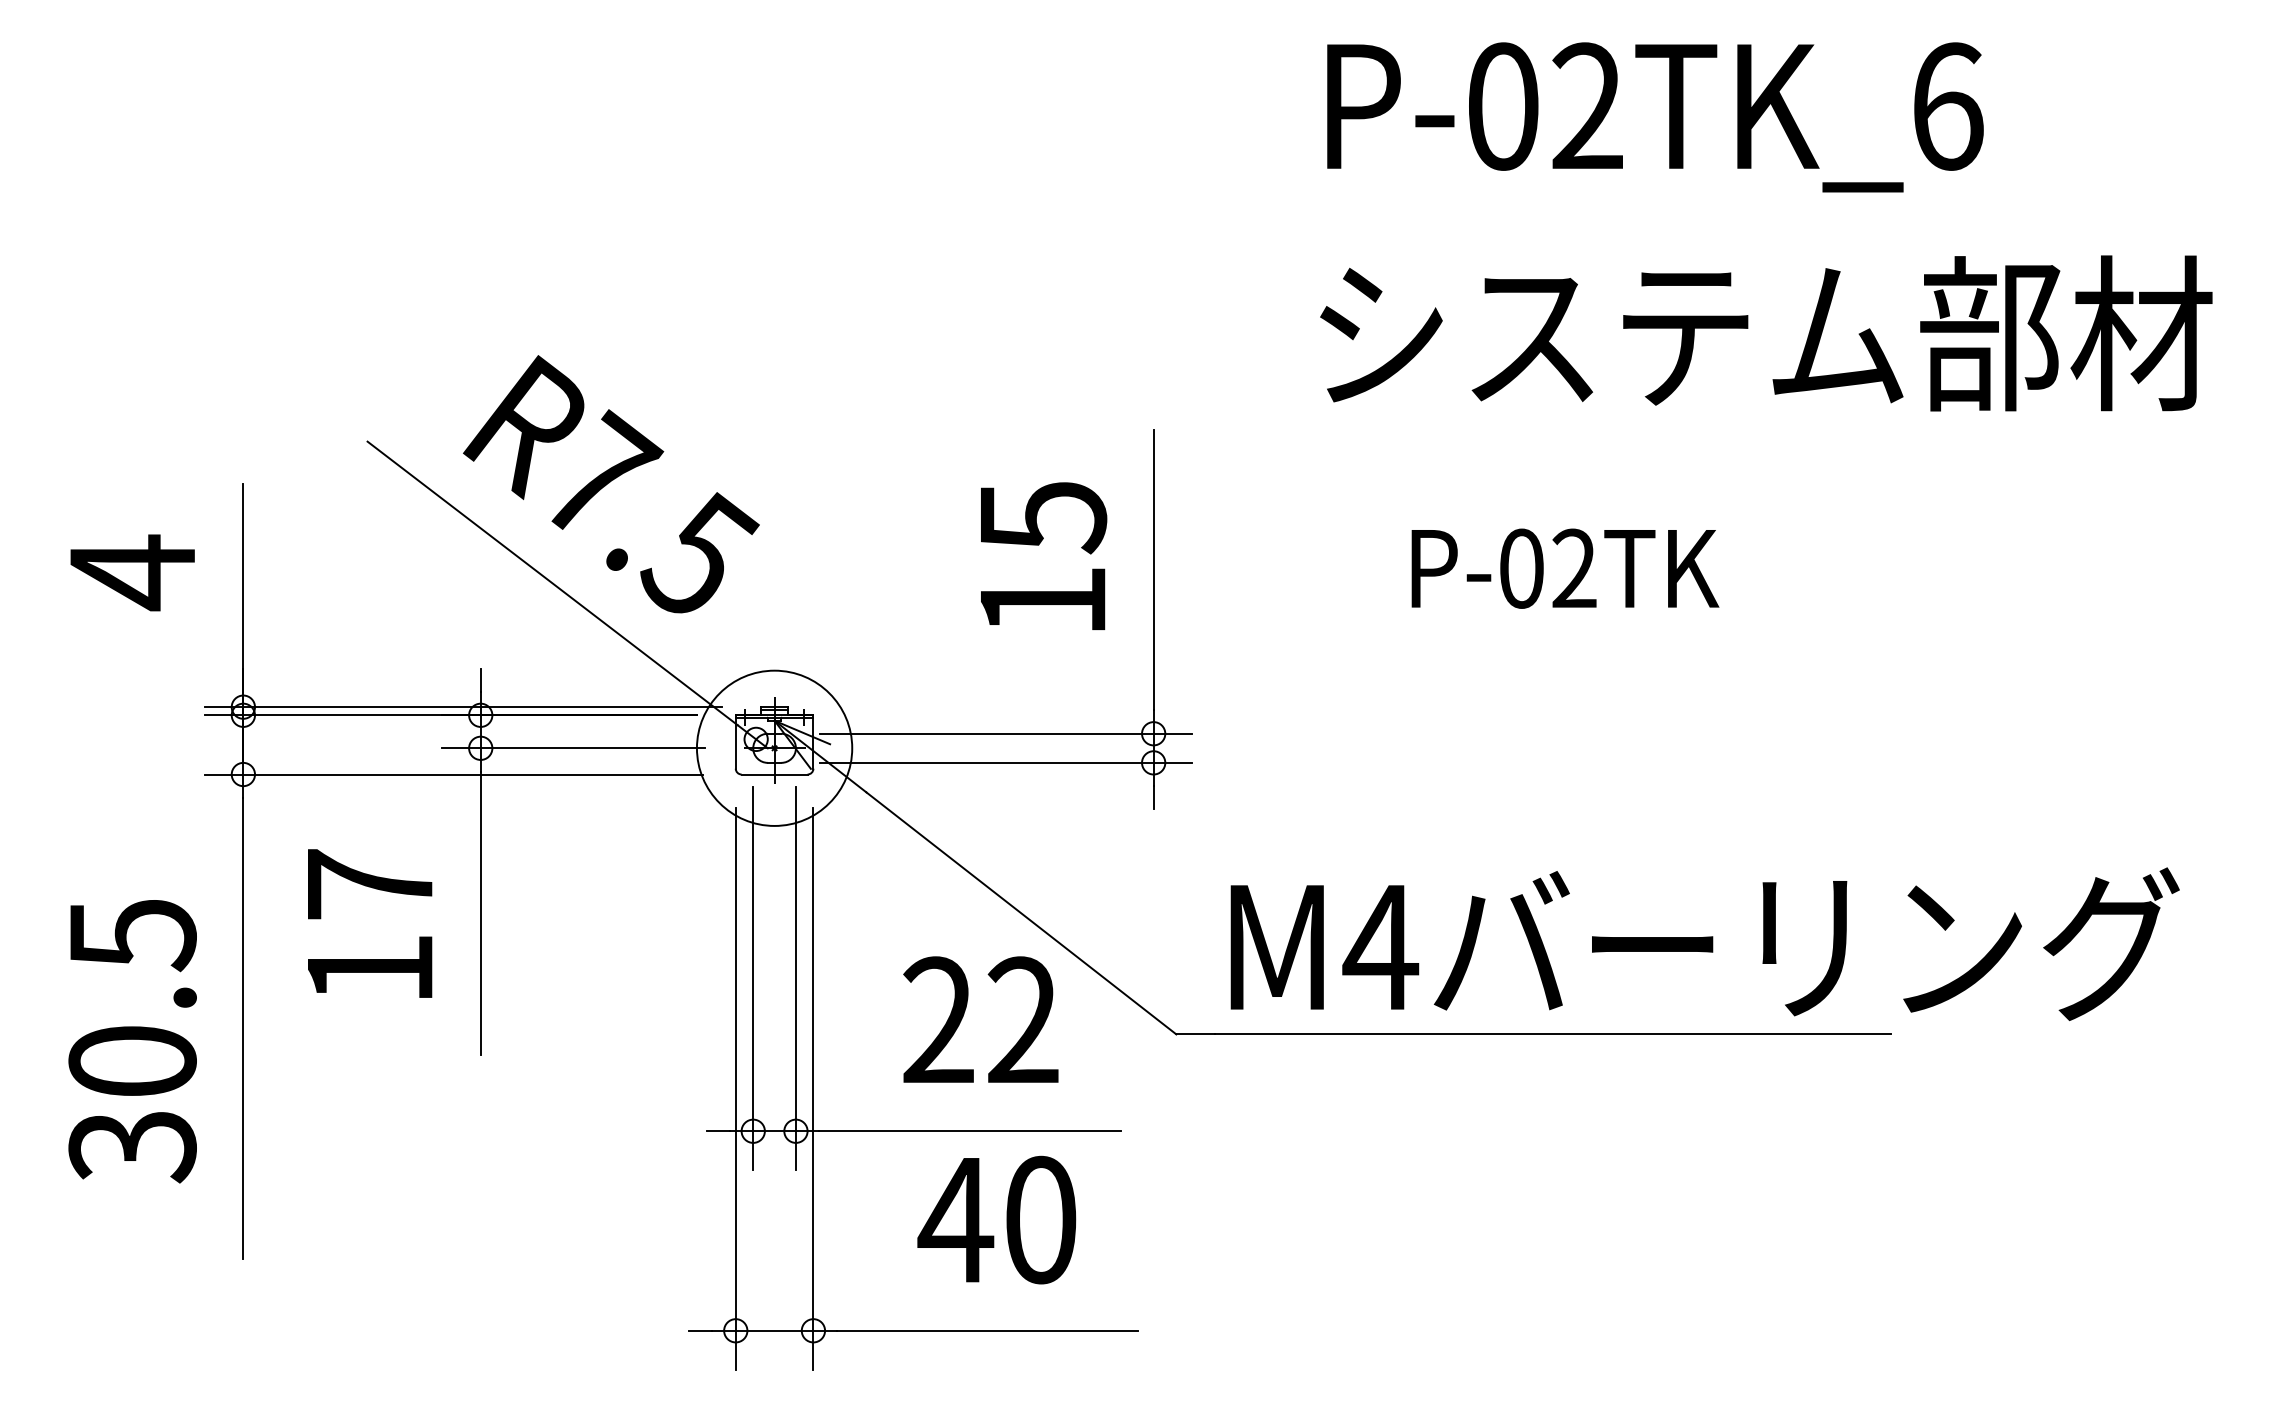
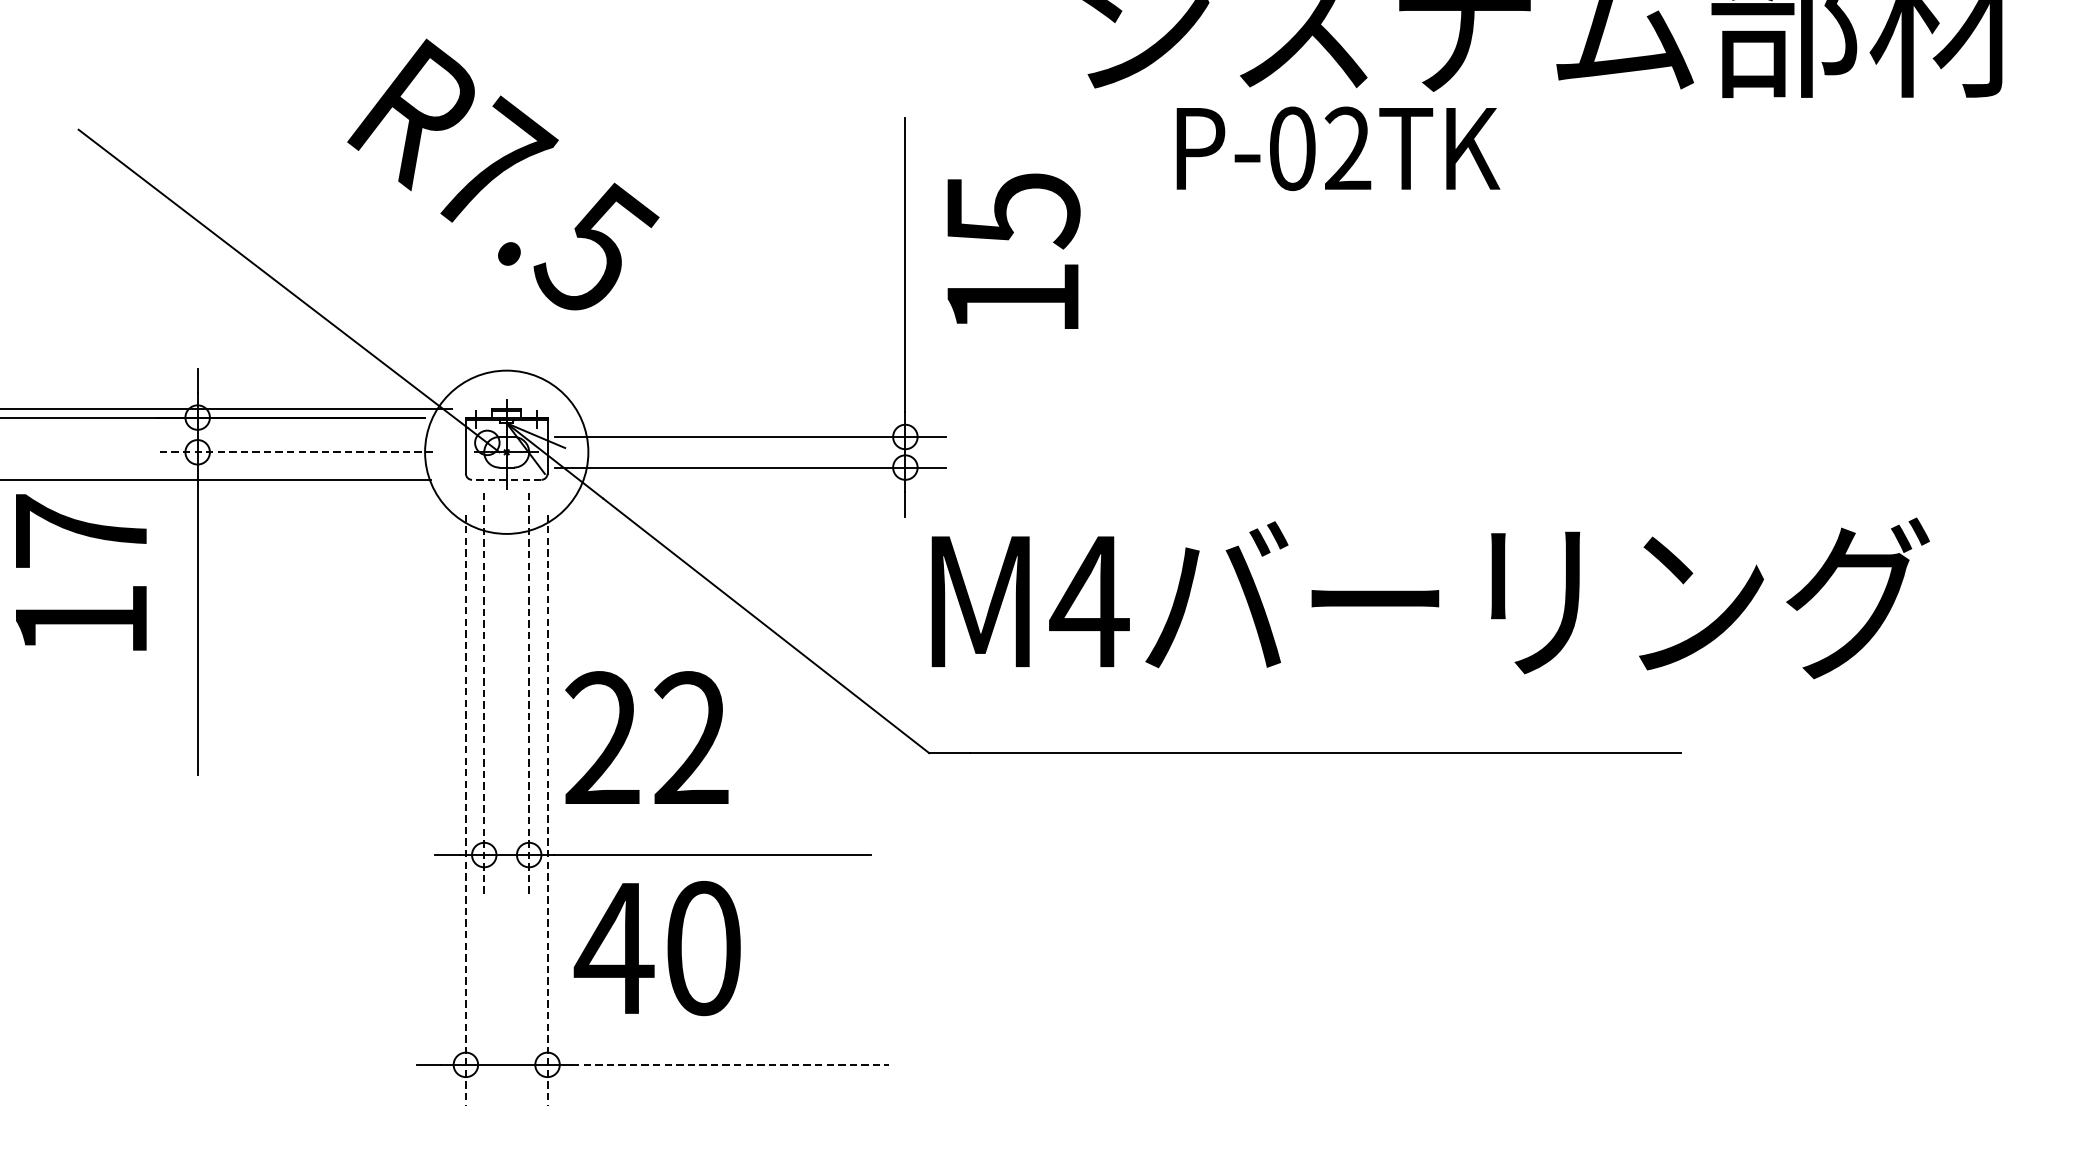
text: (611, 484) -> (503, 174), moved
text: (1044, 555) -> (1014, 250), moved
text: (1565, 568) -> (1338, 148), moved
line: (572, 748) -> (294, 452), solid -> dashed
line: (774, 774) -> (506, 479), solid -> dashed
text: (370, 923) -> (81, 572), moved
text: (1704, 943) -> (1430, 597), moved
line: (753, 979) -> (484, 695), solid -> dashed
line: (795, 979) -> (528, 695), solid -> dashed
text: (980, 1019) -> (646, 737), moved
line: (735, 1089) -> (465, 811), solid -> dashed
line: (813, 1089) -> (547, 811), solid -> dashed
text: (996, 1219) -> (657, 947), moved
line: (987, 1330) -> (730, 1064), solid -> dashed

